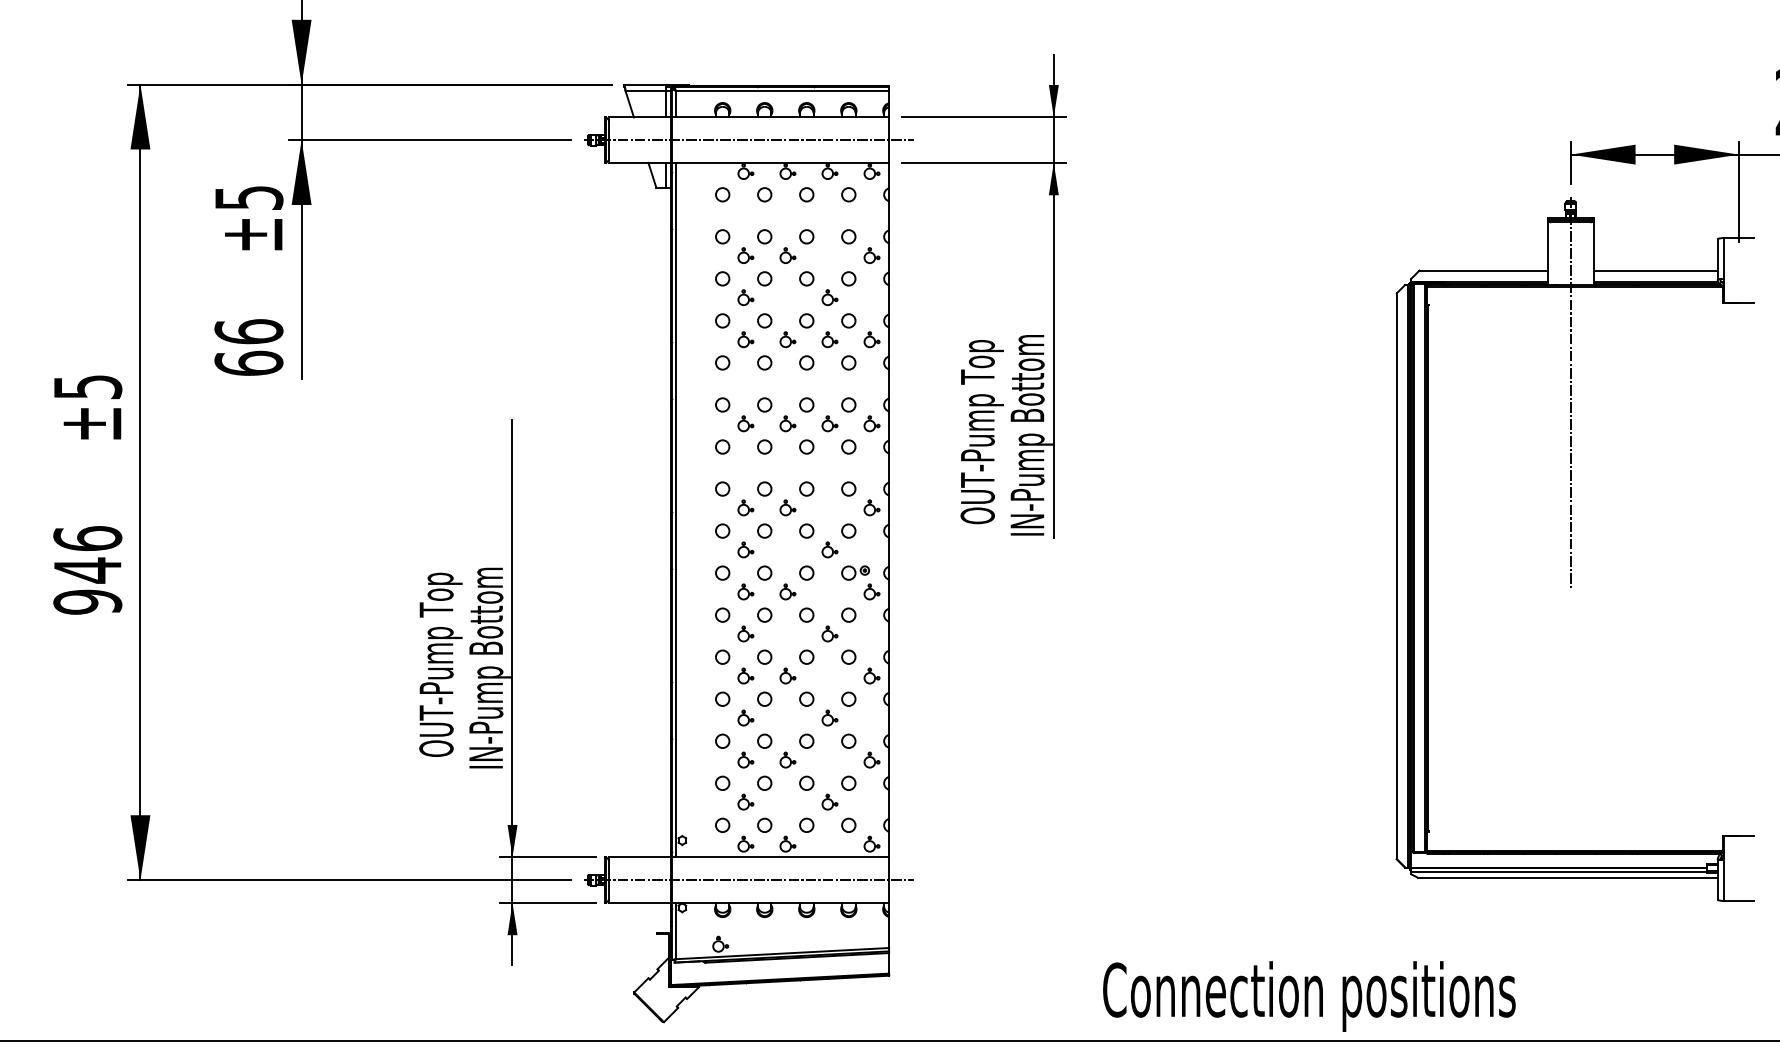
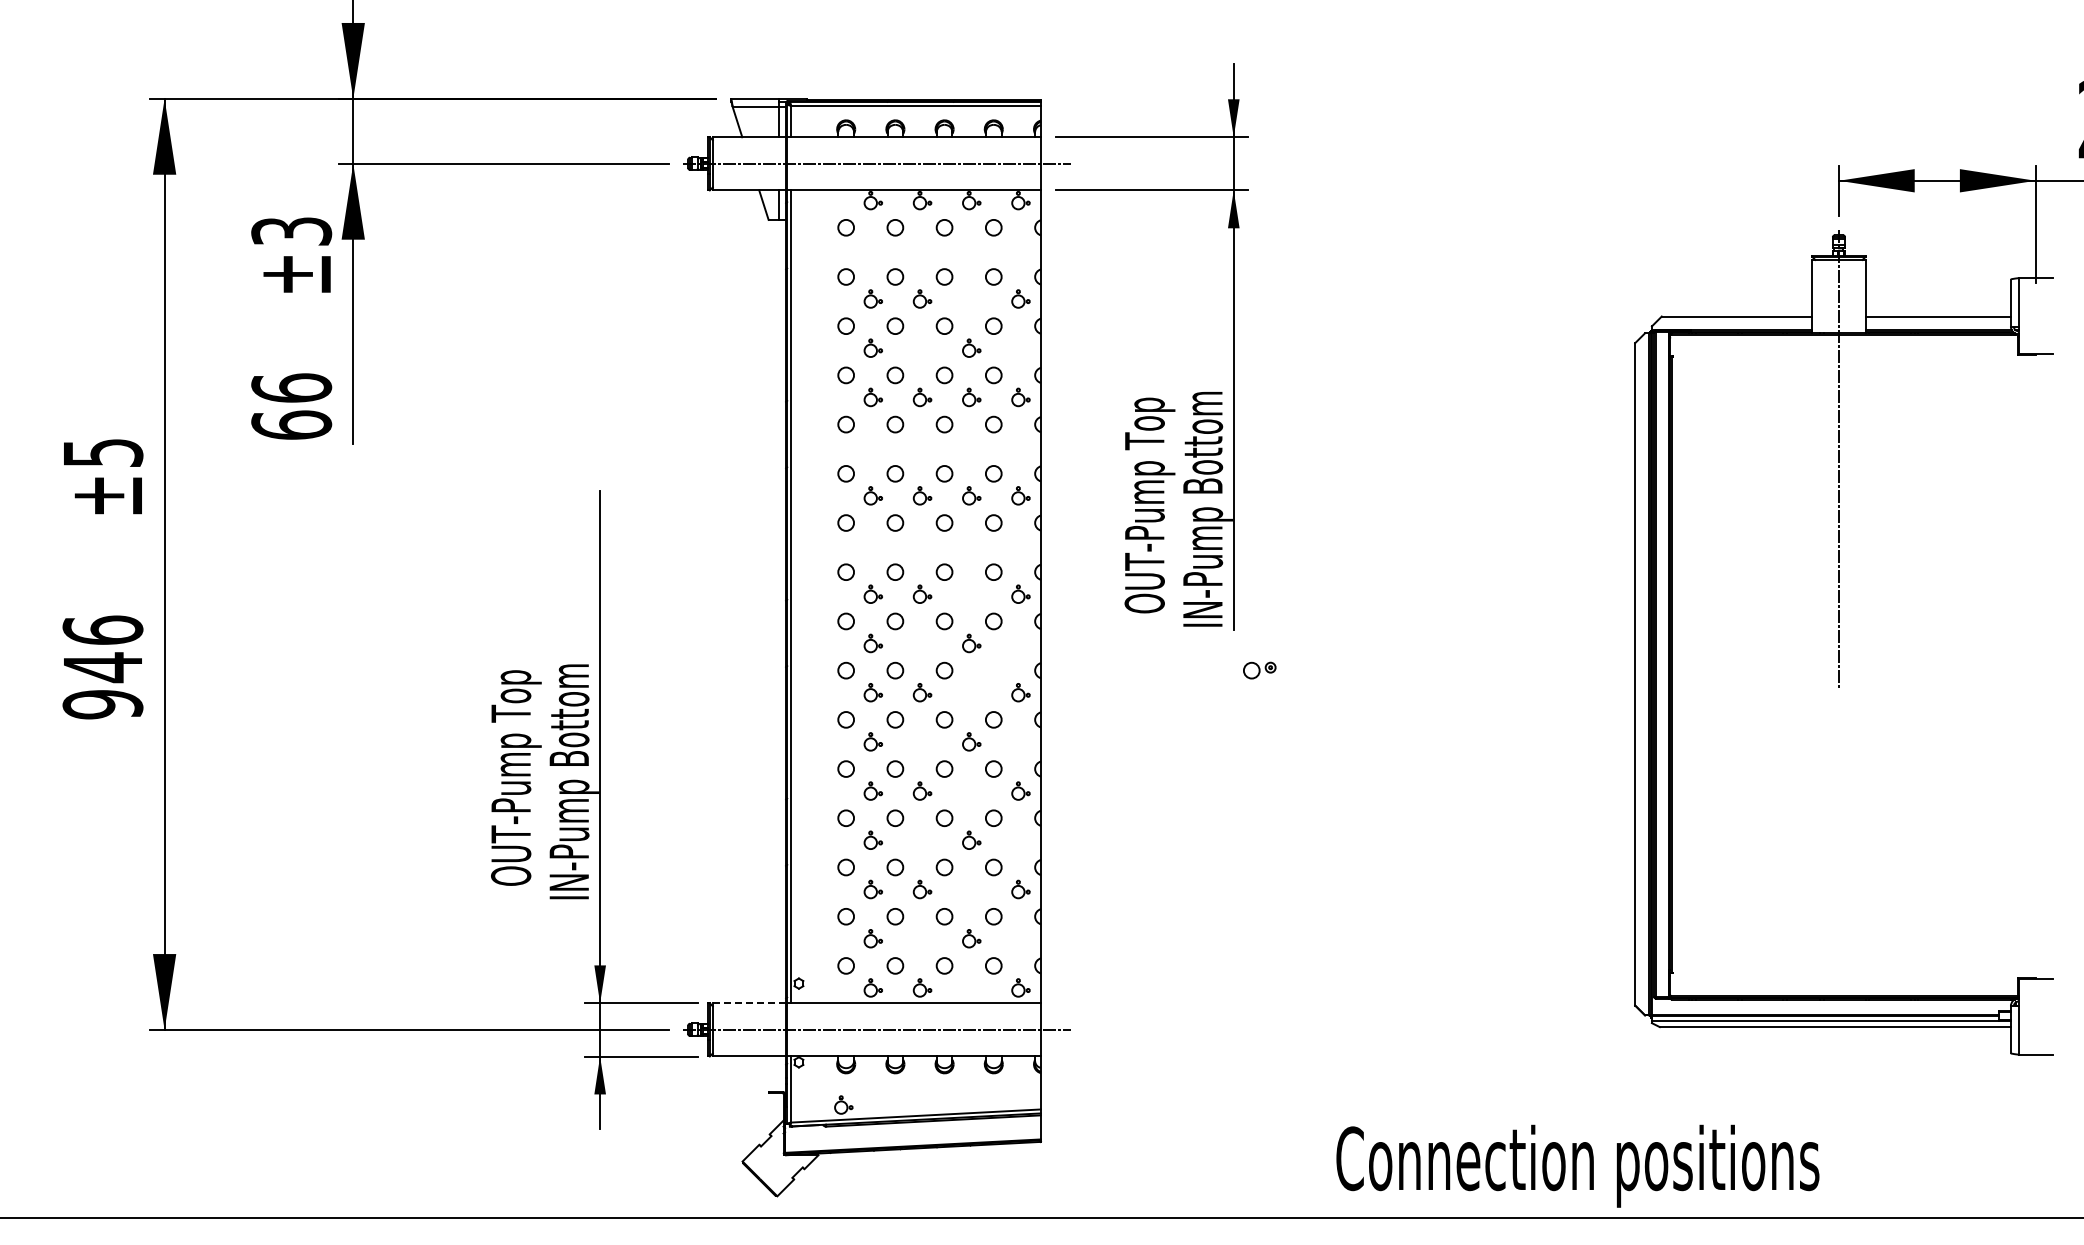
text: (248, 197) -> (291, 231), ±5 -> ±3
part: (855, 573) -> (1259, 670), moved
line: (640, 857) -> (749, 1003), solid -> dashed
text: (1309, 995) -> (1577, 1165), moved

